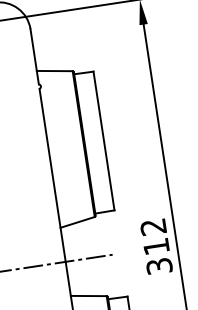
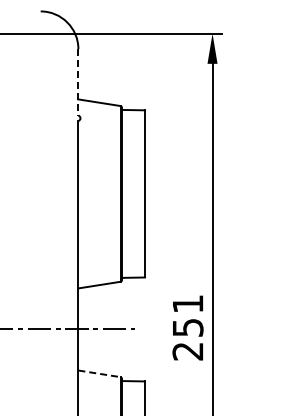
line: (34, 56) -> (78, 82), solid -> dashed
text: (155, 246) -> (187, 327), 312 -> 251
line: (89, 295) -> (100, 373), solid -> dashed

